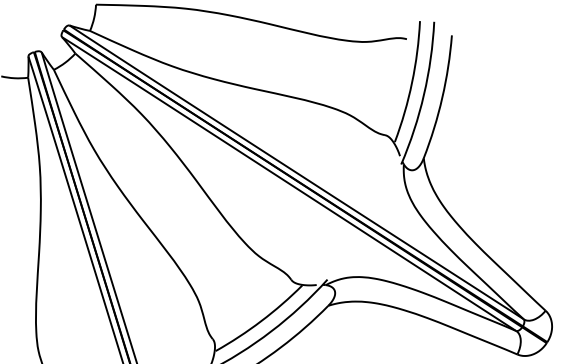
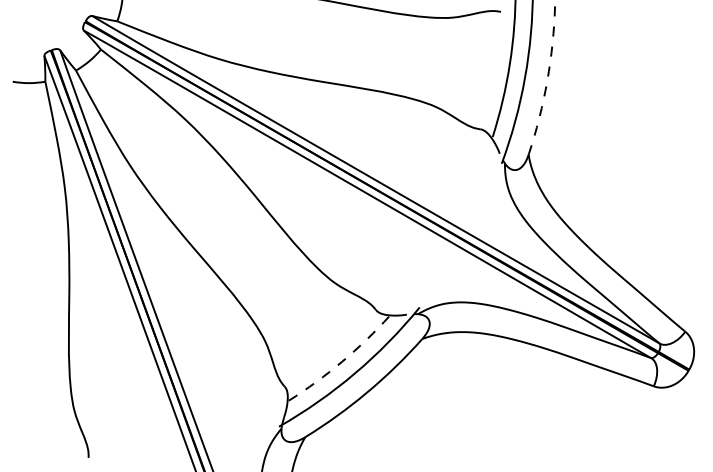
arc: (442, 97) -> (547, 80), solid -> dashed
arc: (261, 320) -> (342, 361), solid -> dashed

